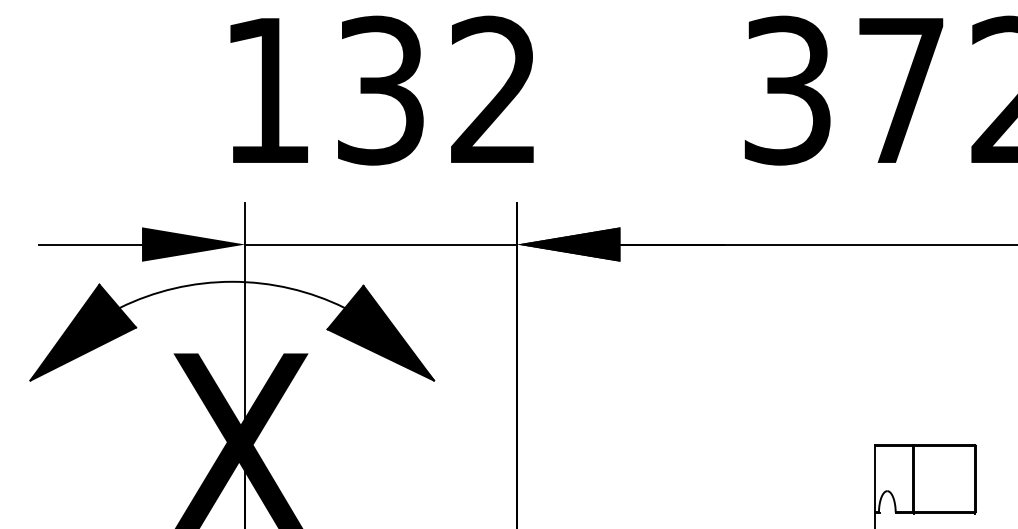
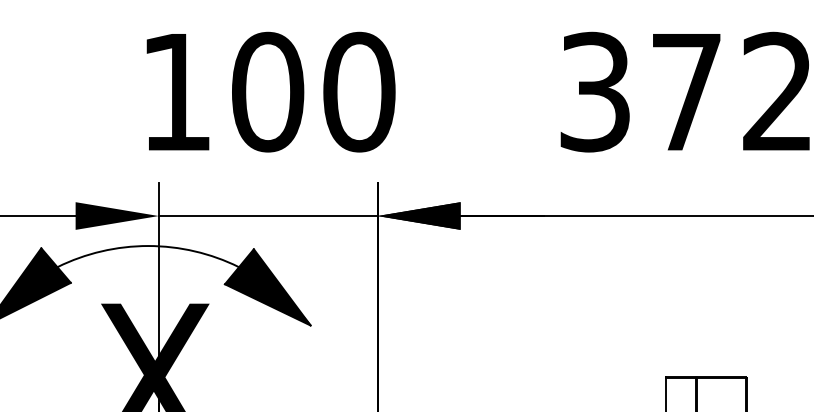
text: (437, 90) -> (313, 92), 132 -> 100

